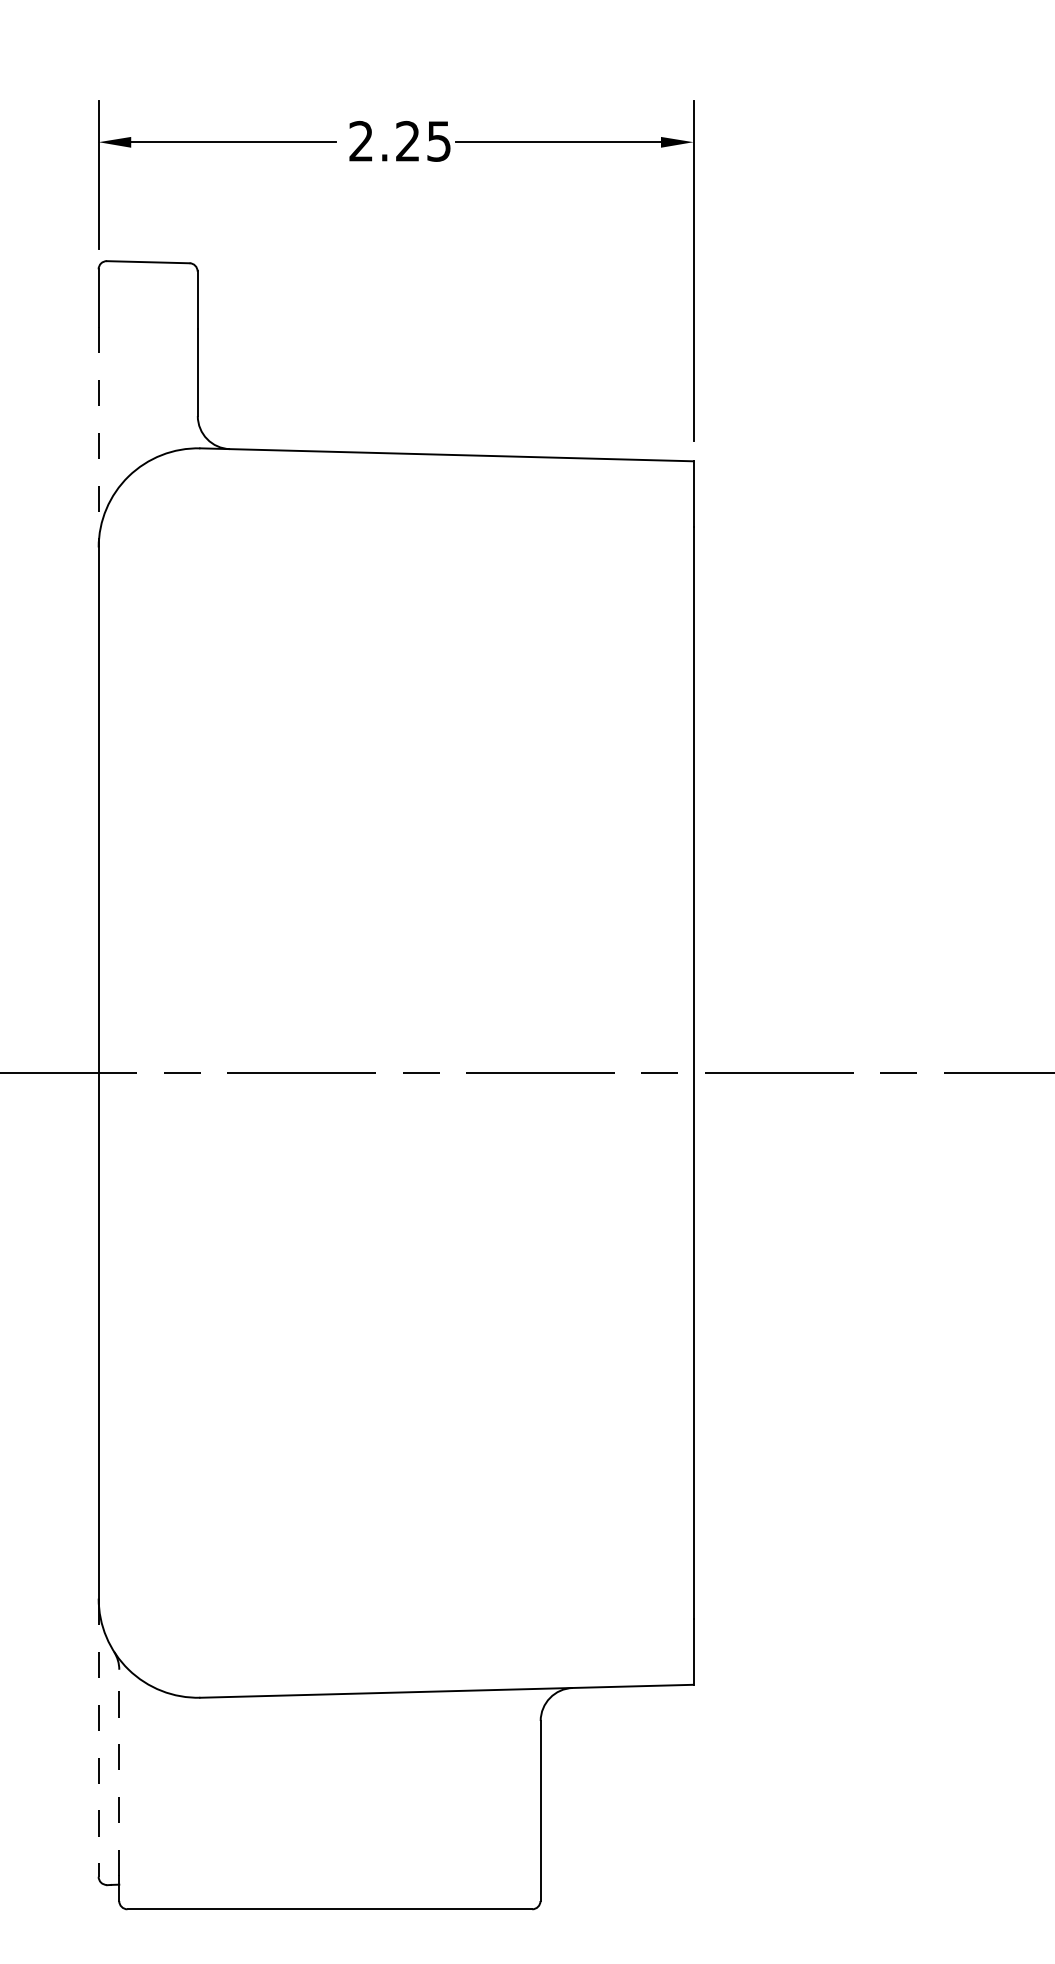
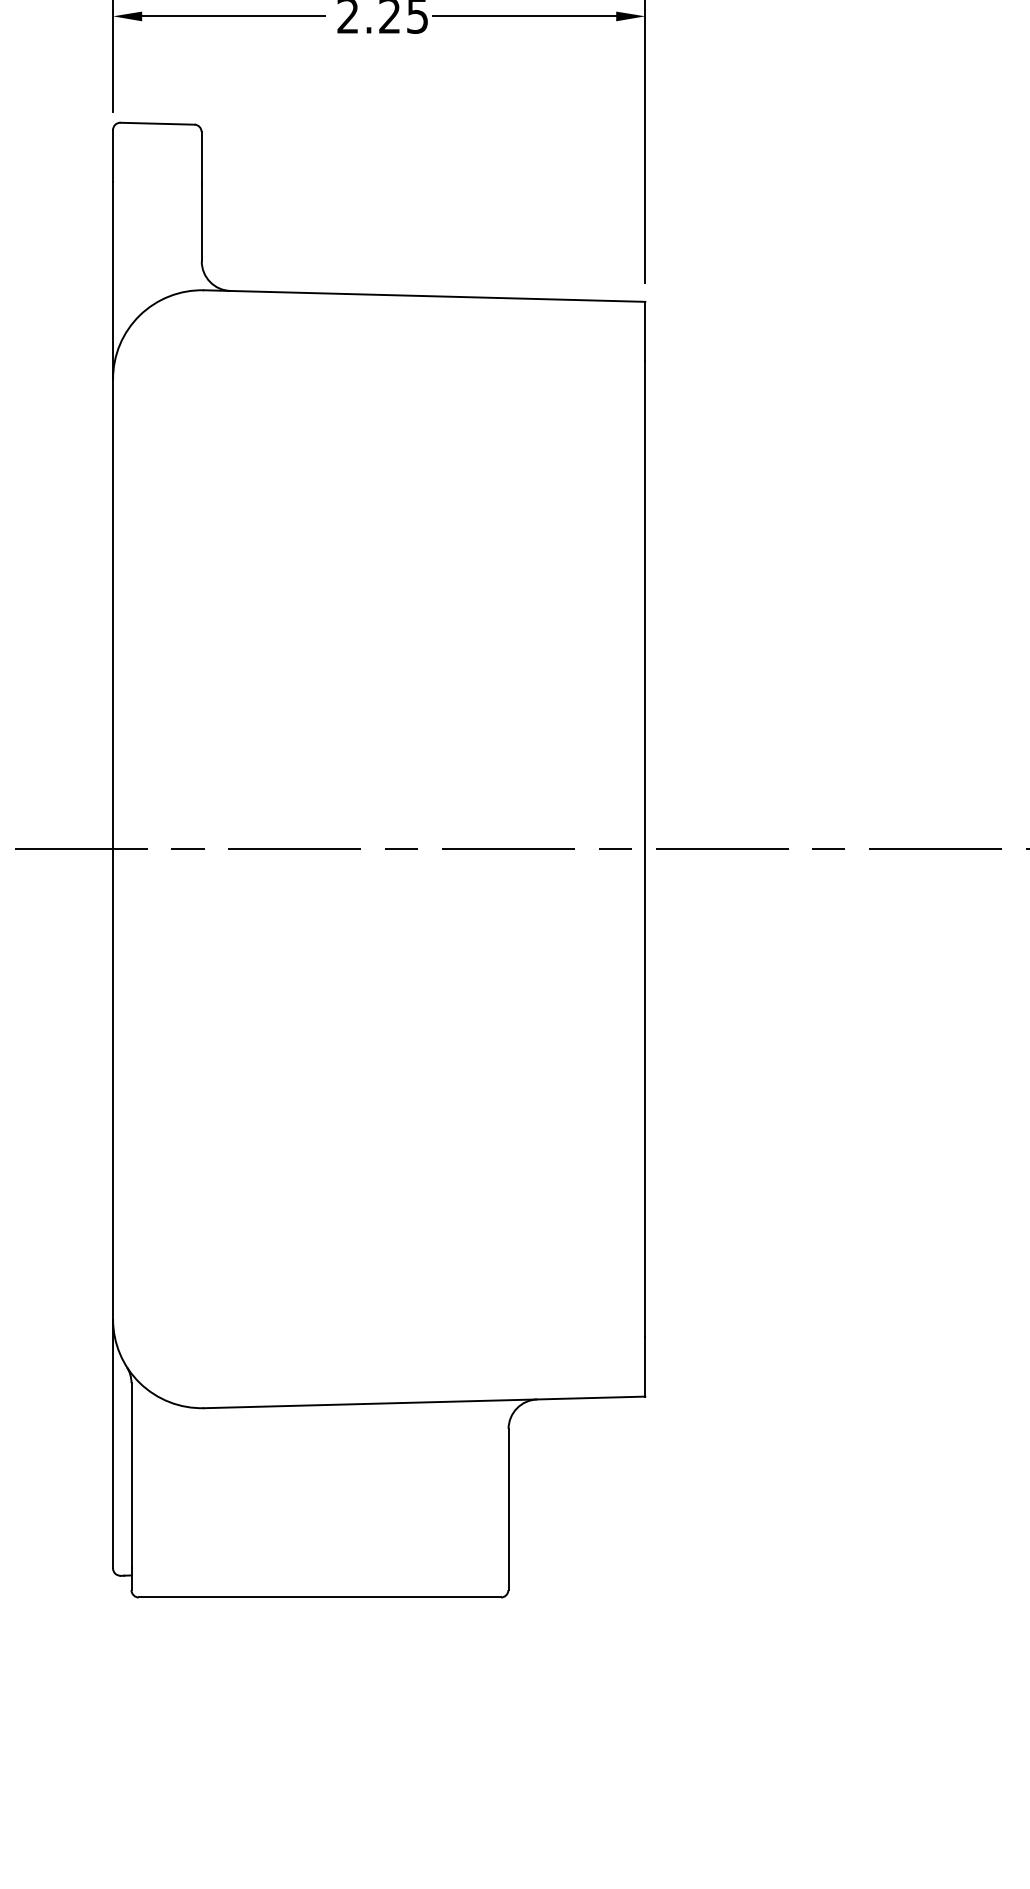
line: (99, 437) -> (113, 280), dashed -> solid
line: (99, 1738) -> (113, 1444), dashed -> solid
line: (119, 1772) -> (131, 1475), dashed -> solid

